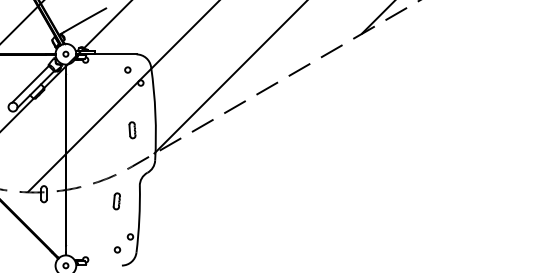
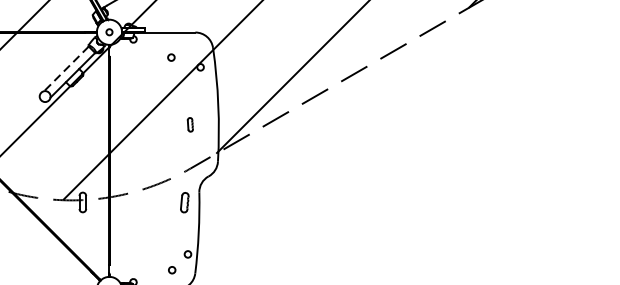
circle: (127, 69) -> (170, 56), moved
line: (30, 84) -> (66, 69), solid -> dashed
part: (132, 130) -> (190, 125), size x0.7
part: (116, 201) -> (184, 202), moved

